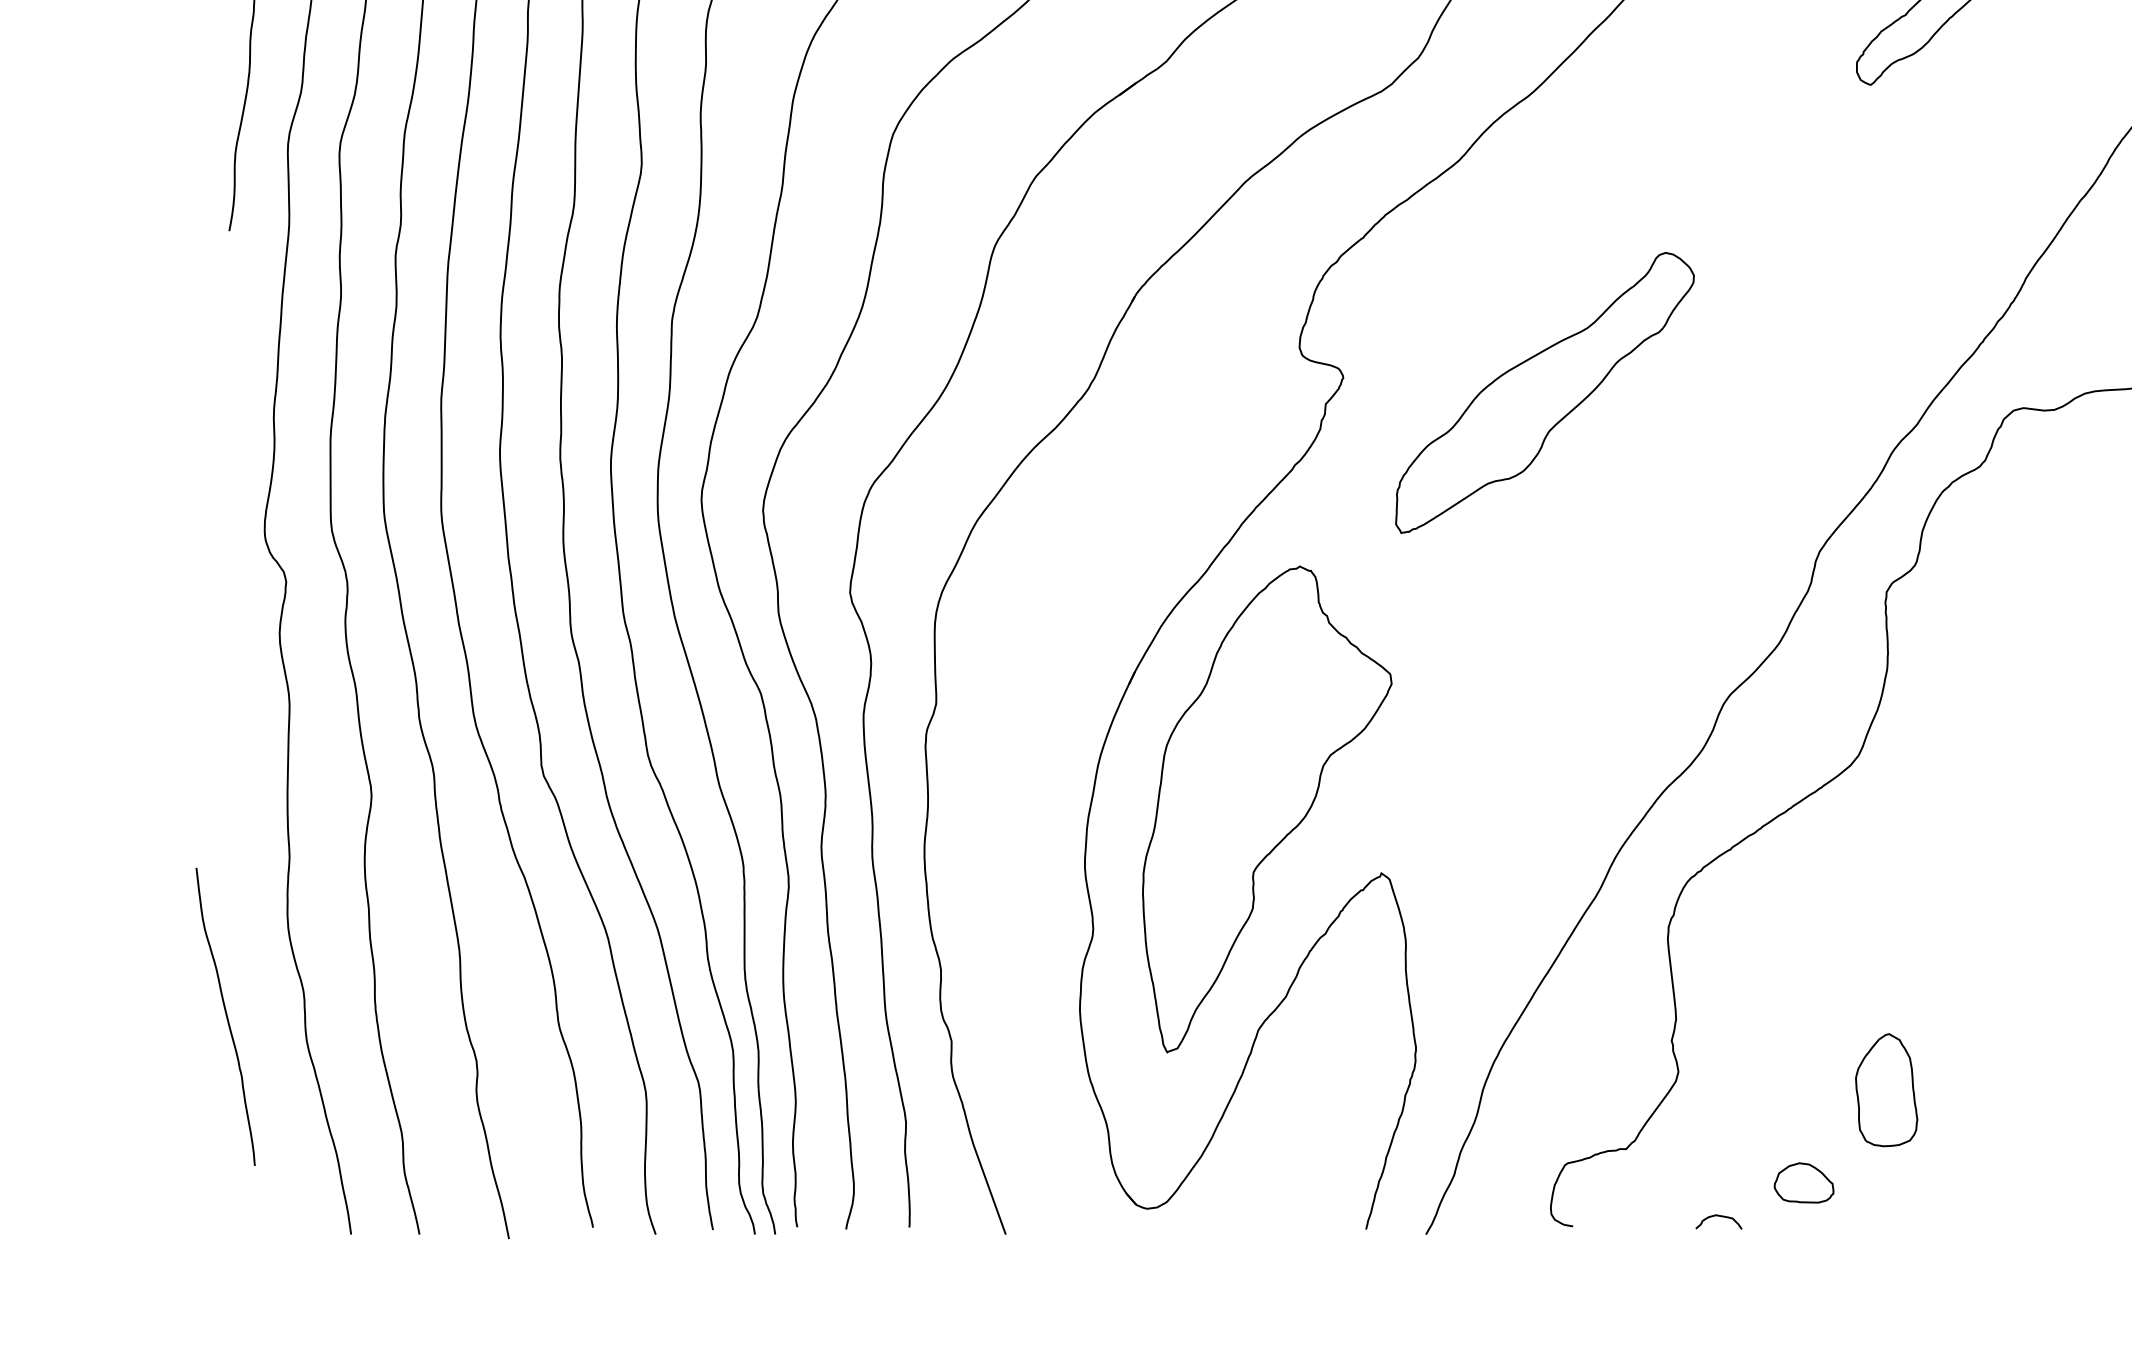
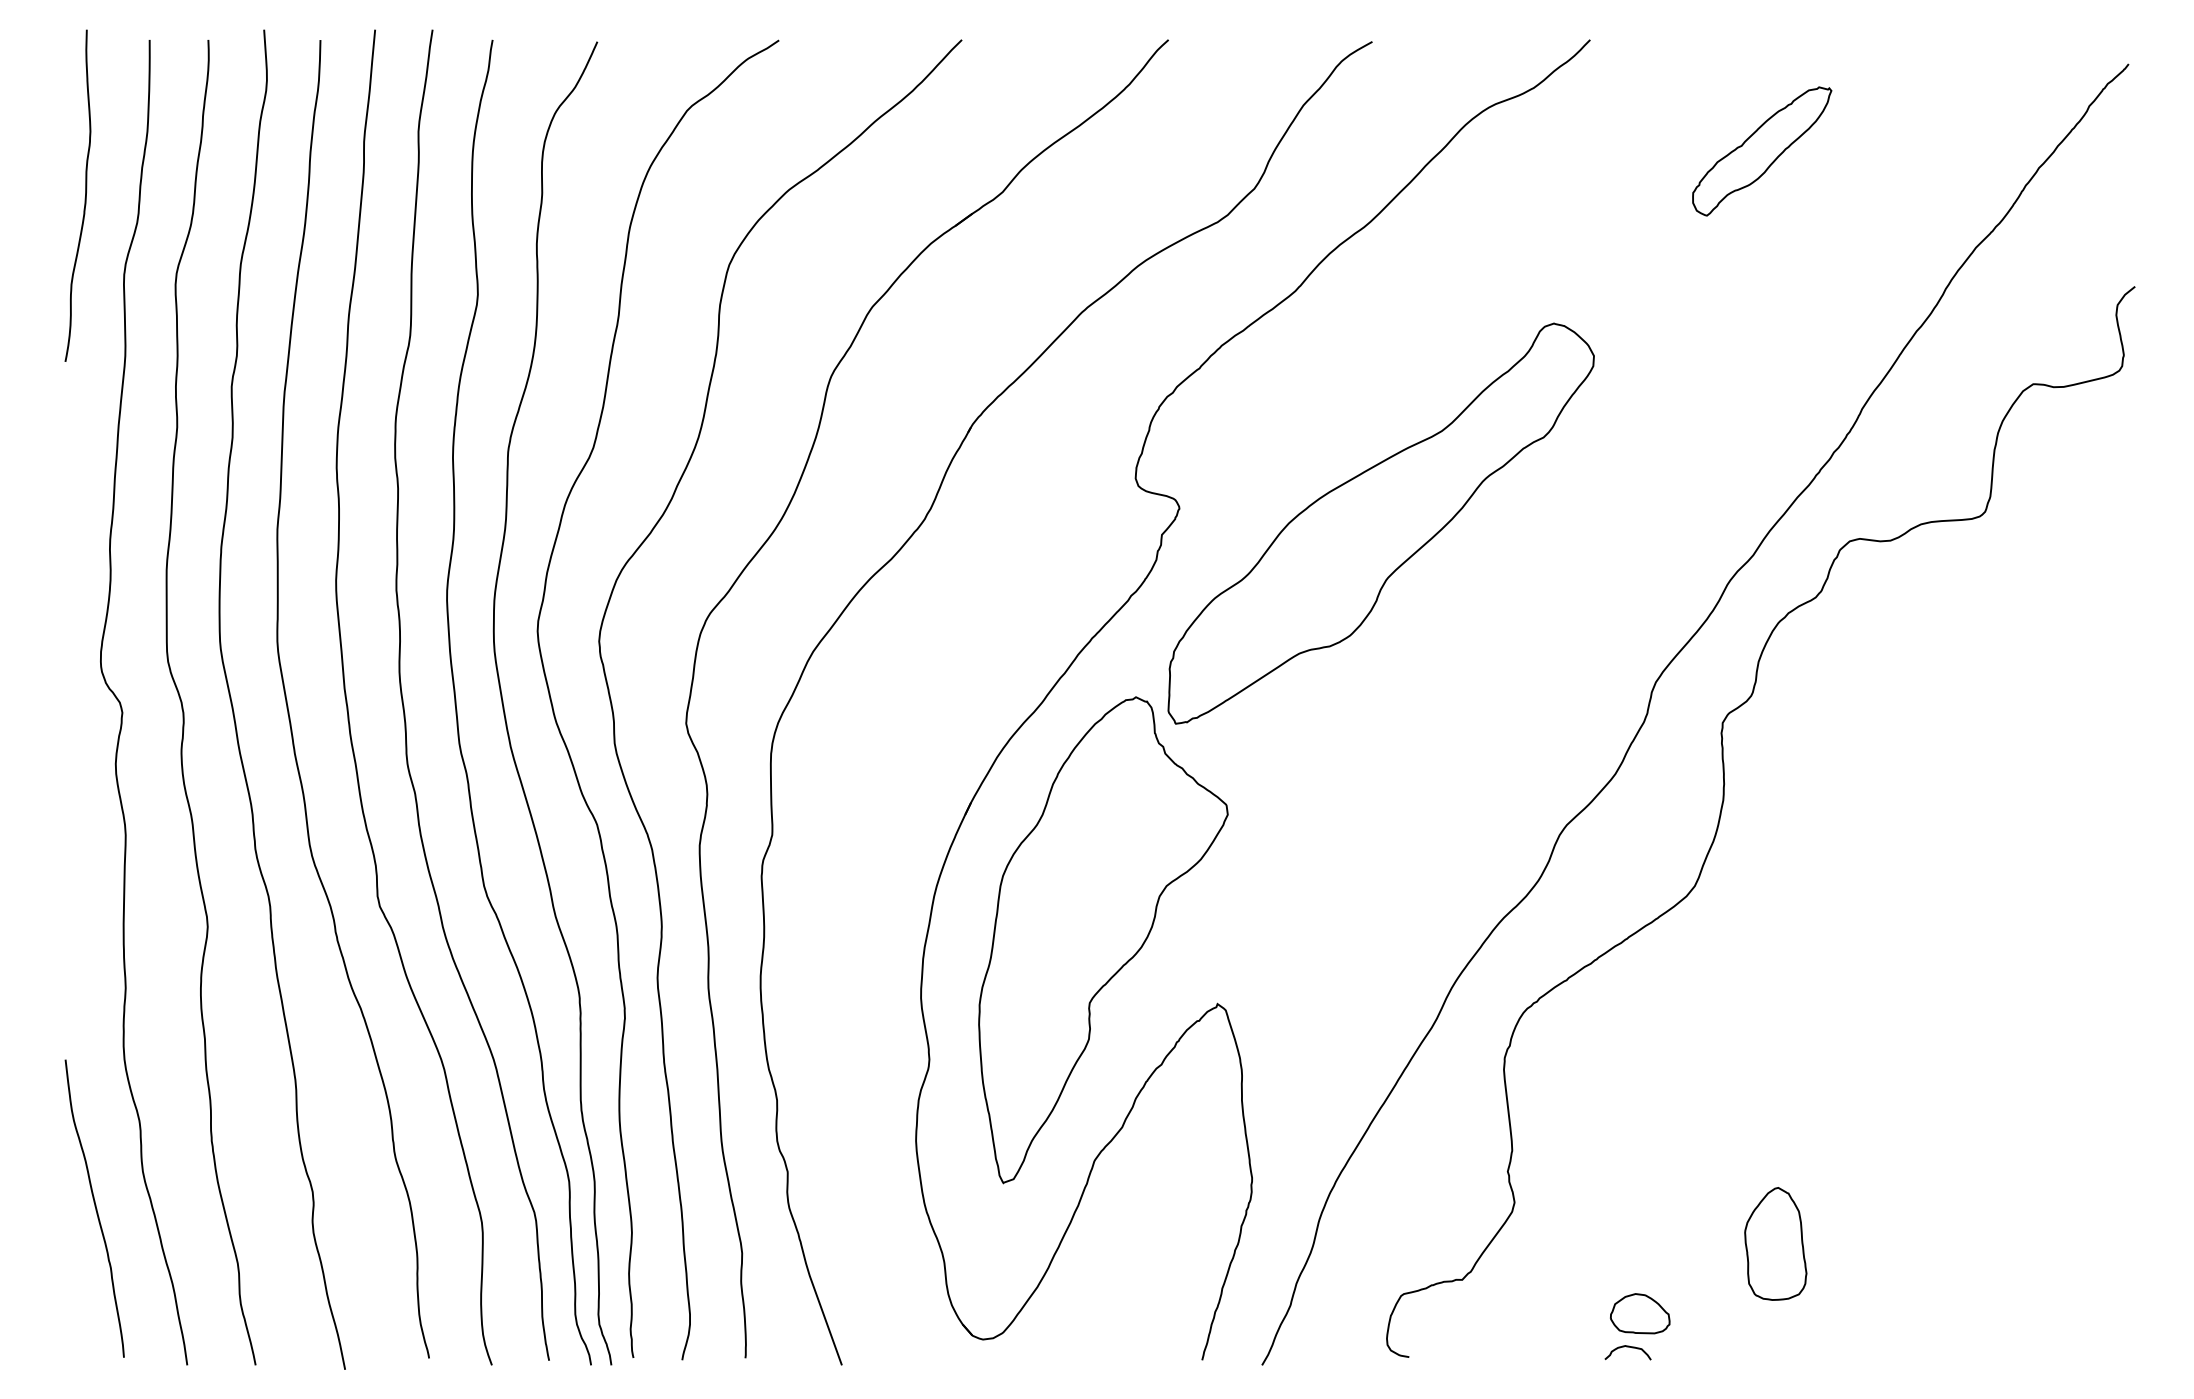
part: (1544, 392) -> (1380, 523), size x1.43
curve: (226, 1016) -> (95, 1208), moved
part: (1886, 1089) -> (1775, 1243), moved
curve: (1718, 1216) -> (1627, 1347), moved

